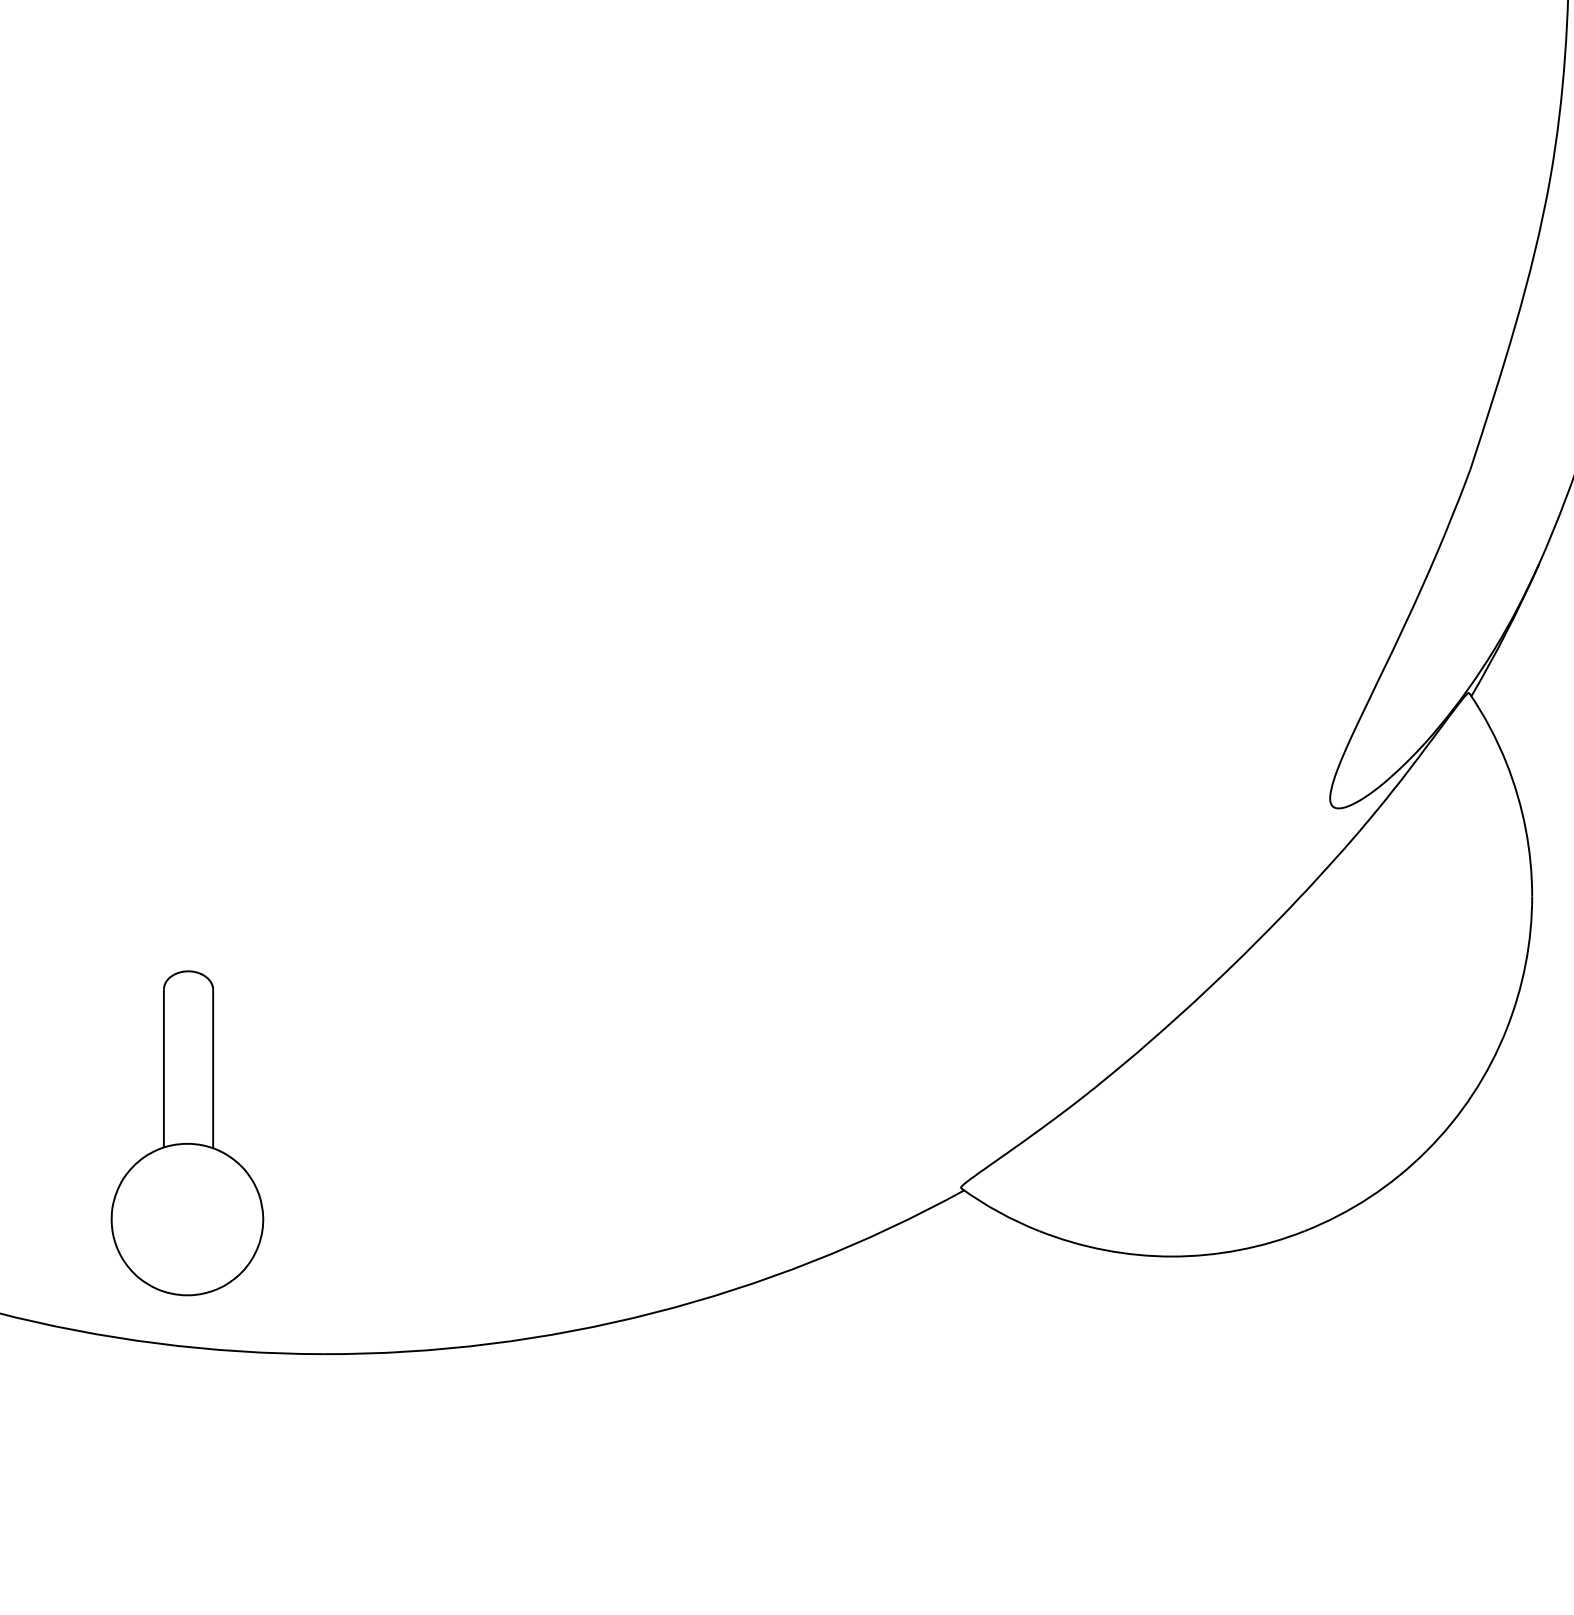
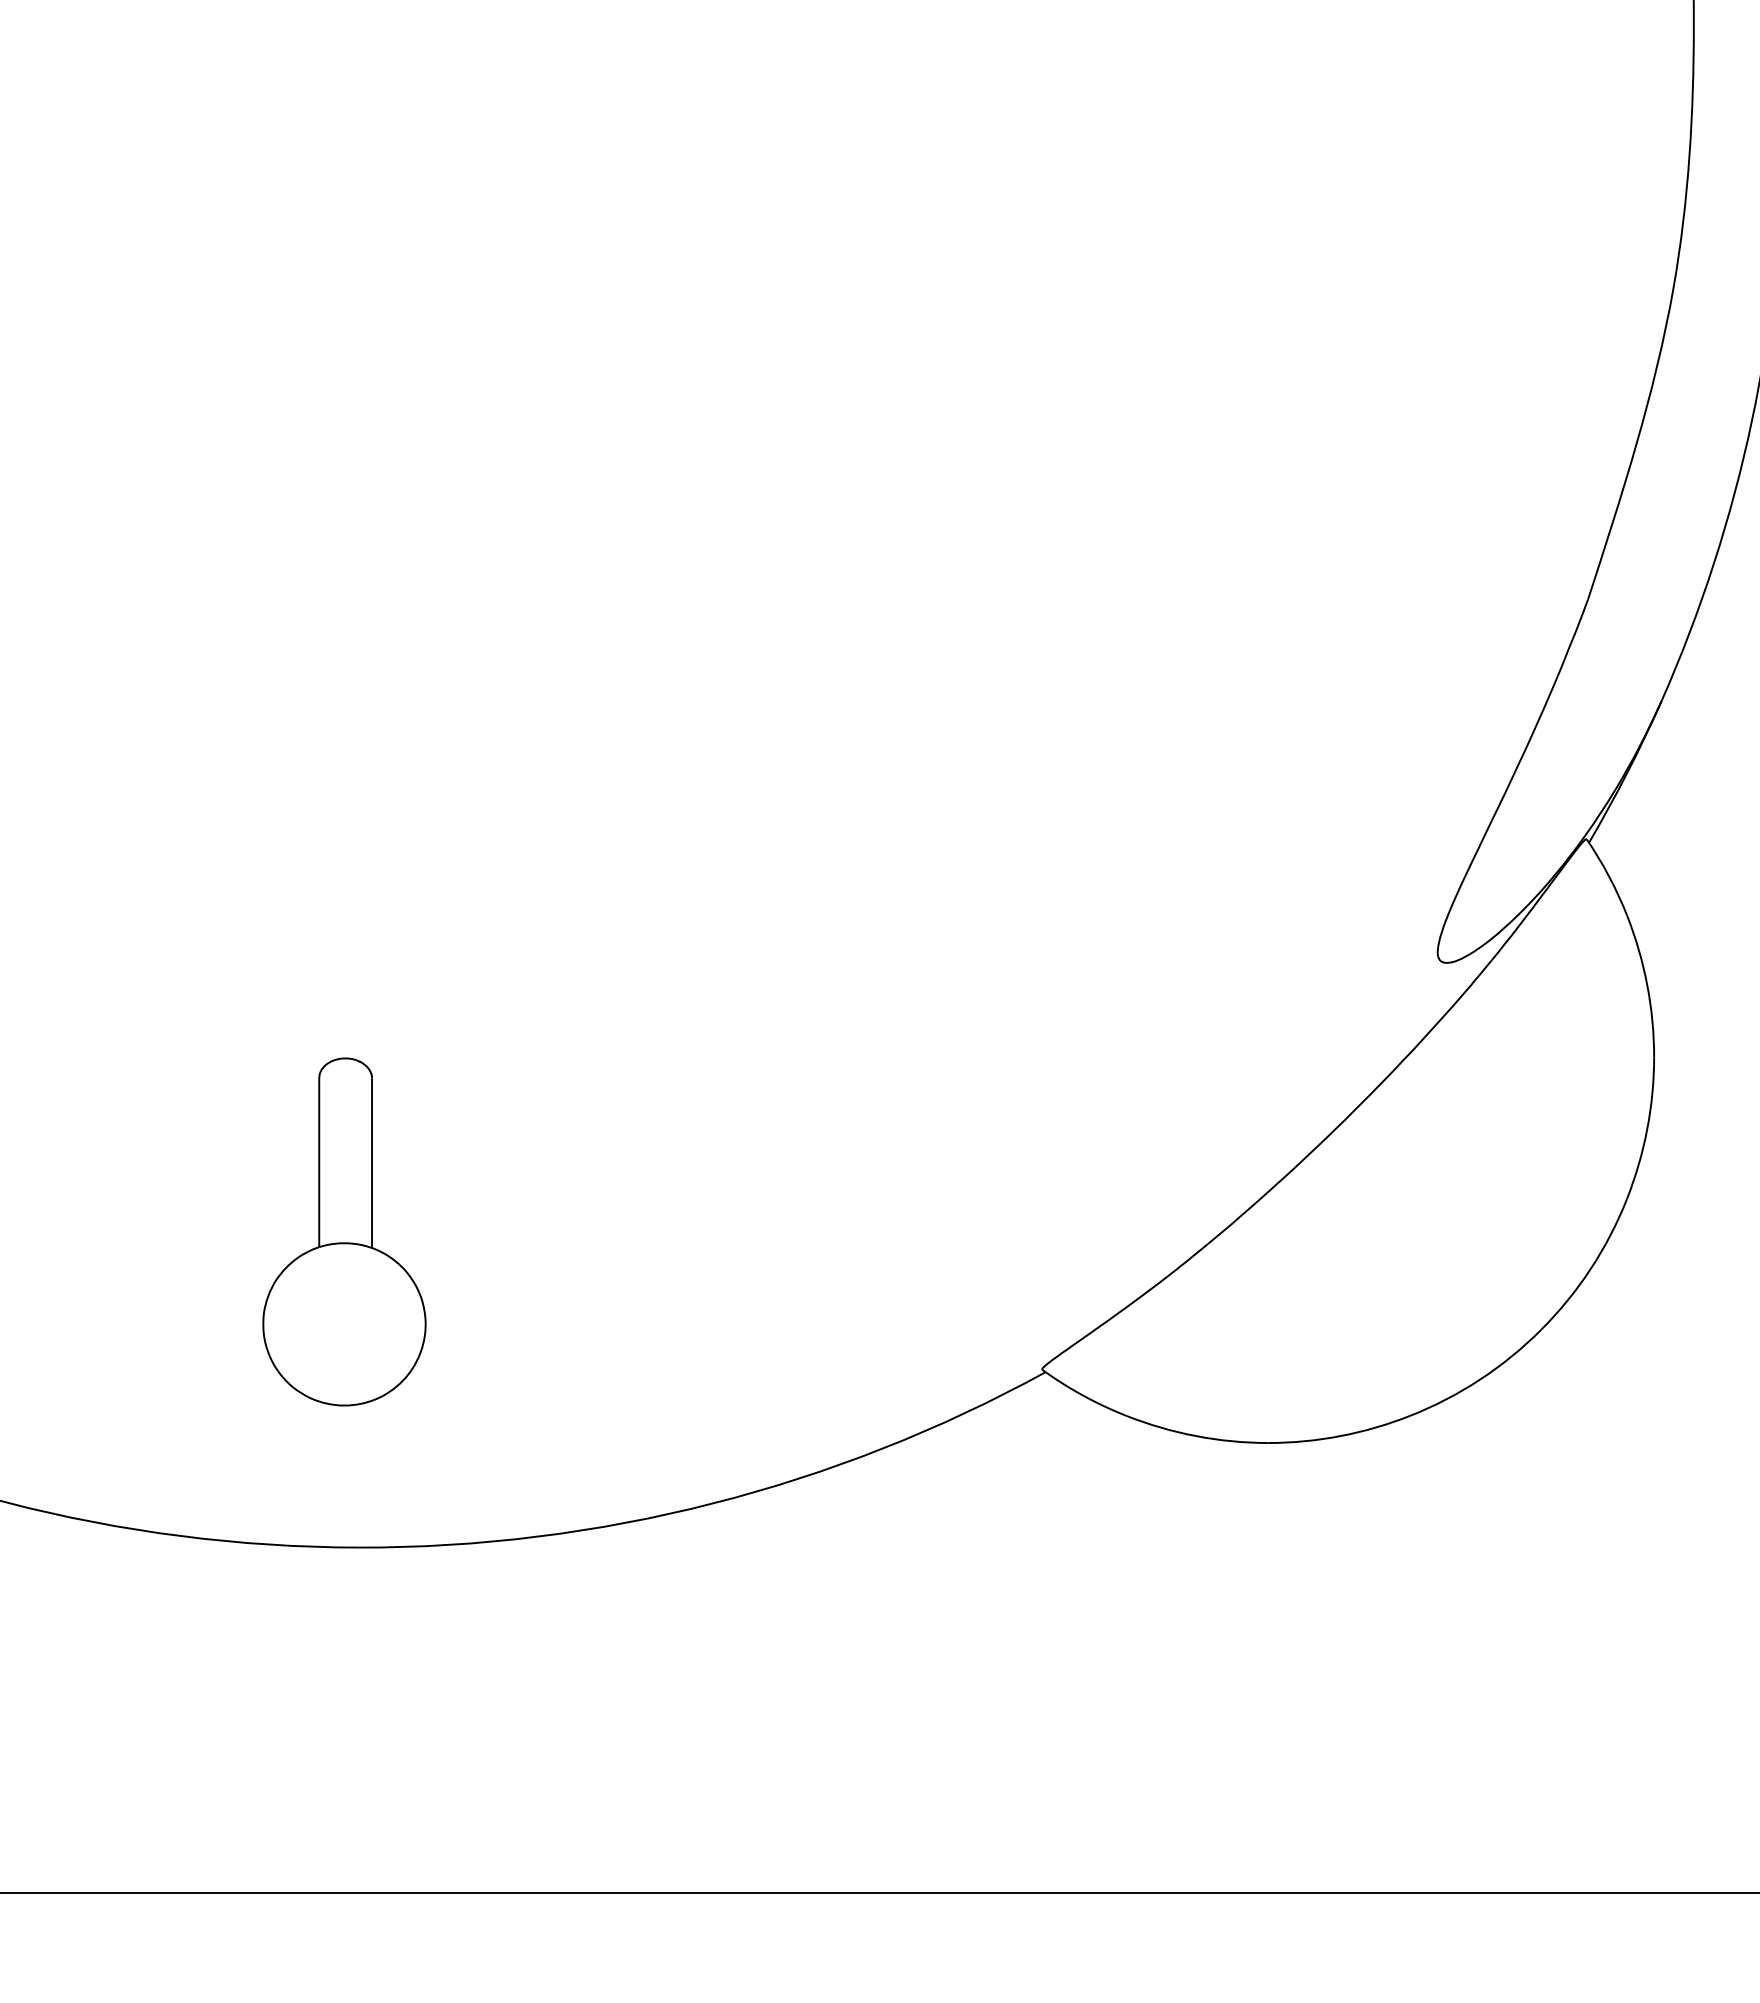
part: (187, 1132) -> (344, 1231), moved

